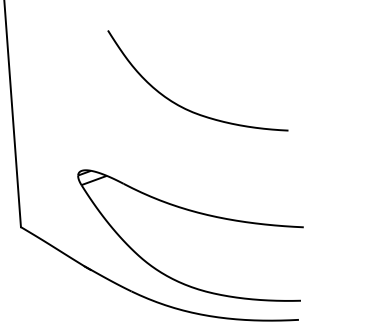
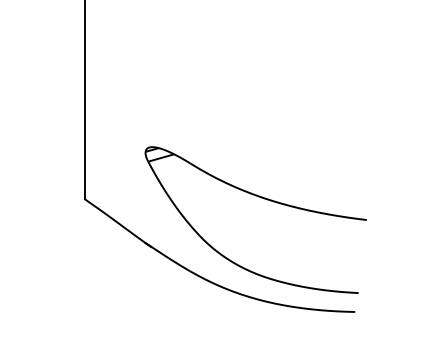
curve: (186, 108) -> (258, 92), removed

